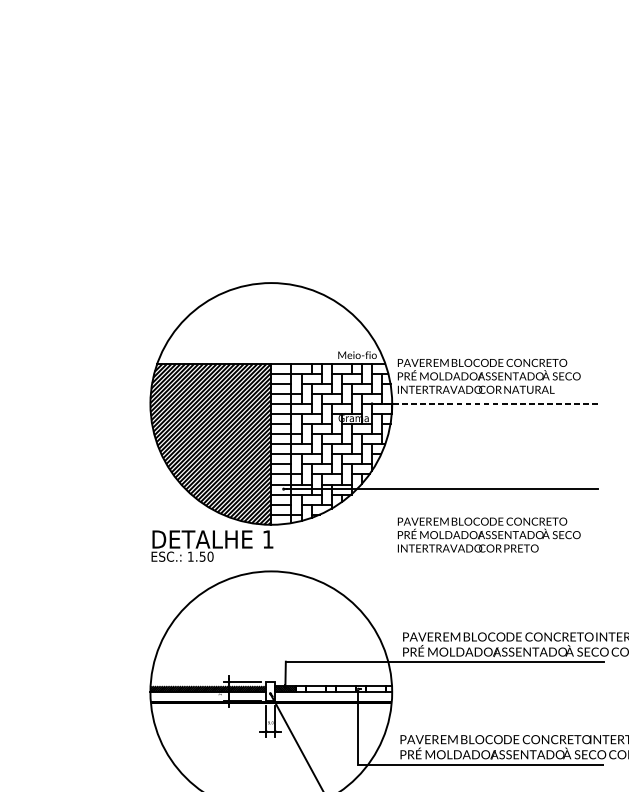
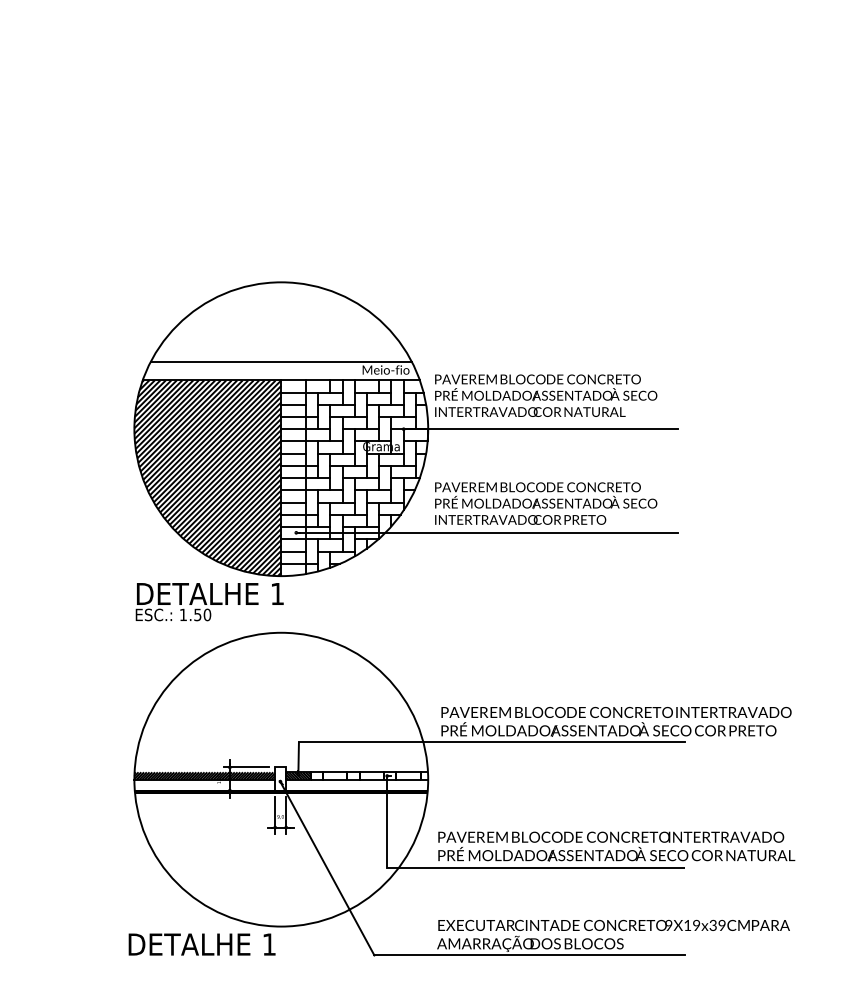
line: (270, 348) -> (280, 361), added
line: (486, 404) -> (542, 429), dashed -> solid
text: (489, 534) -> (546, 503), moved

